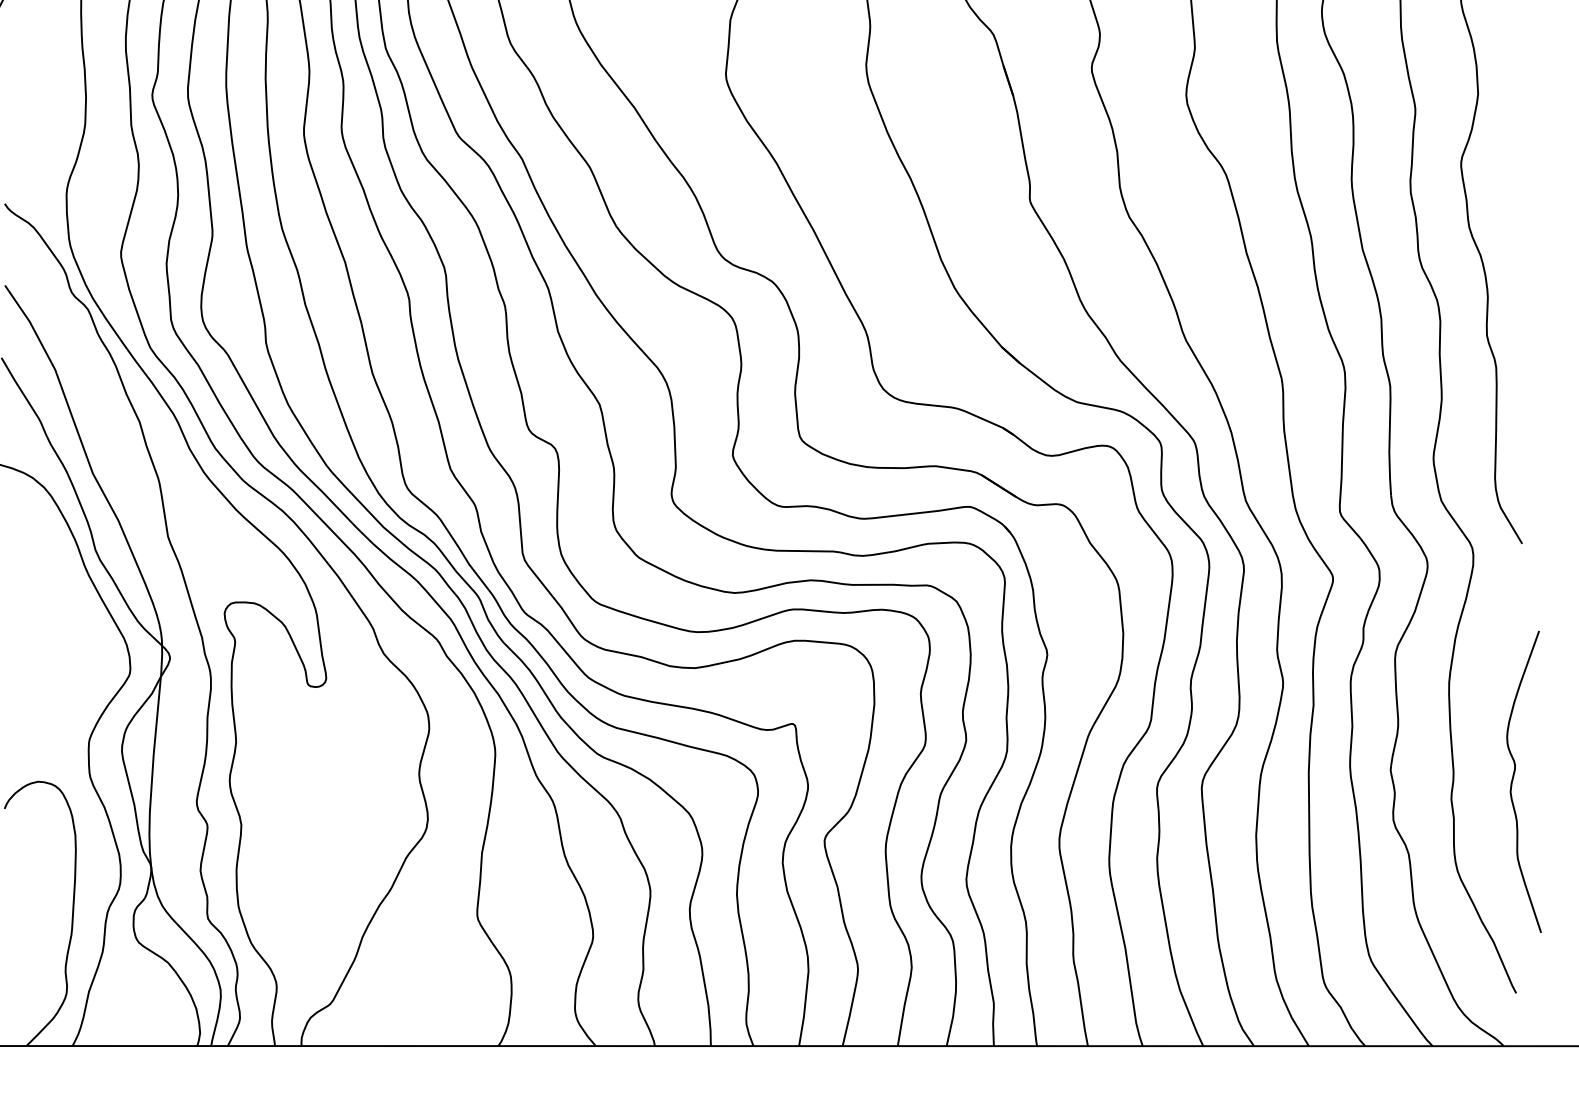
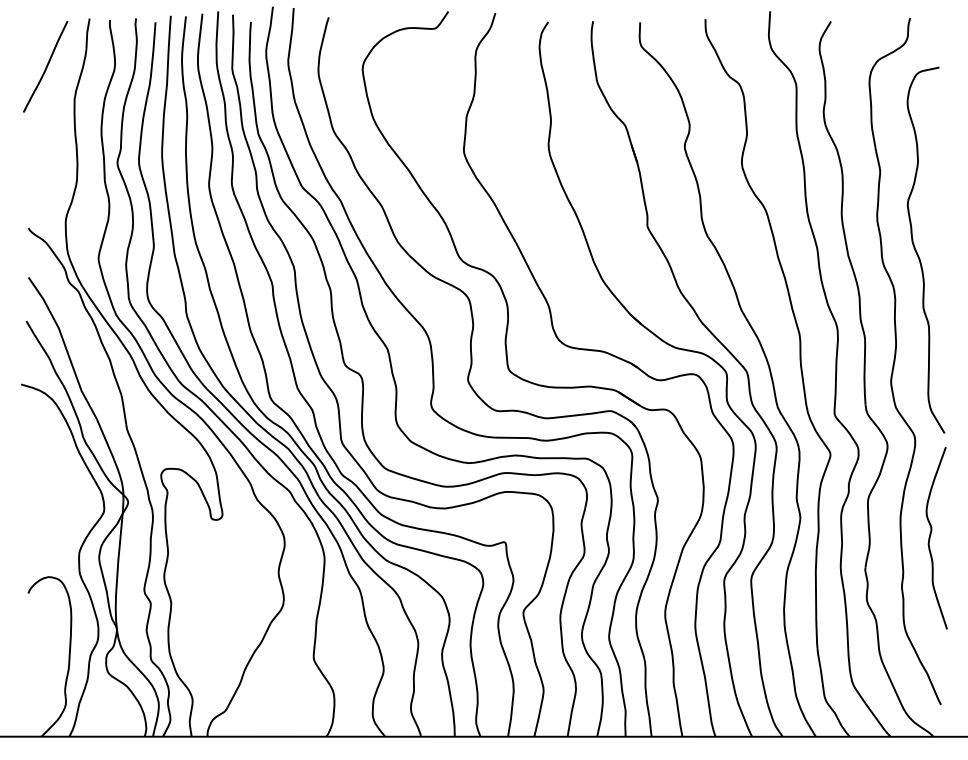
curve: (1515, 777) -> (931, 535), moved

